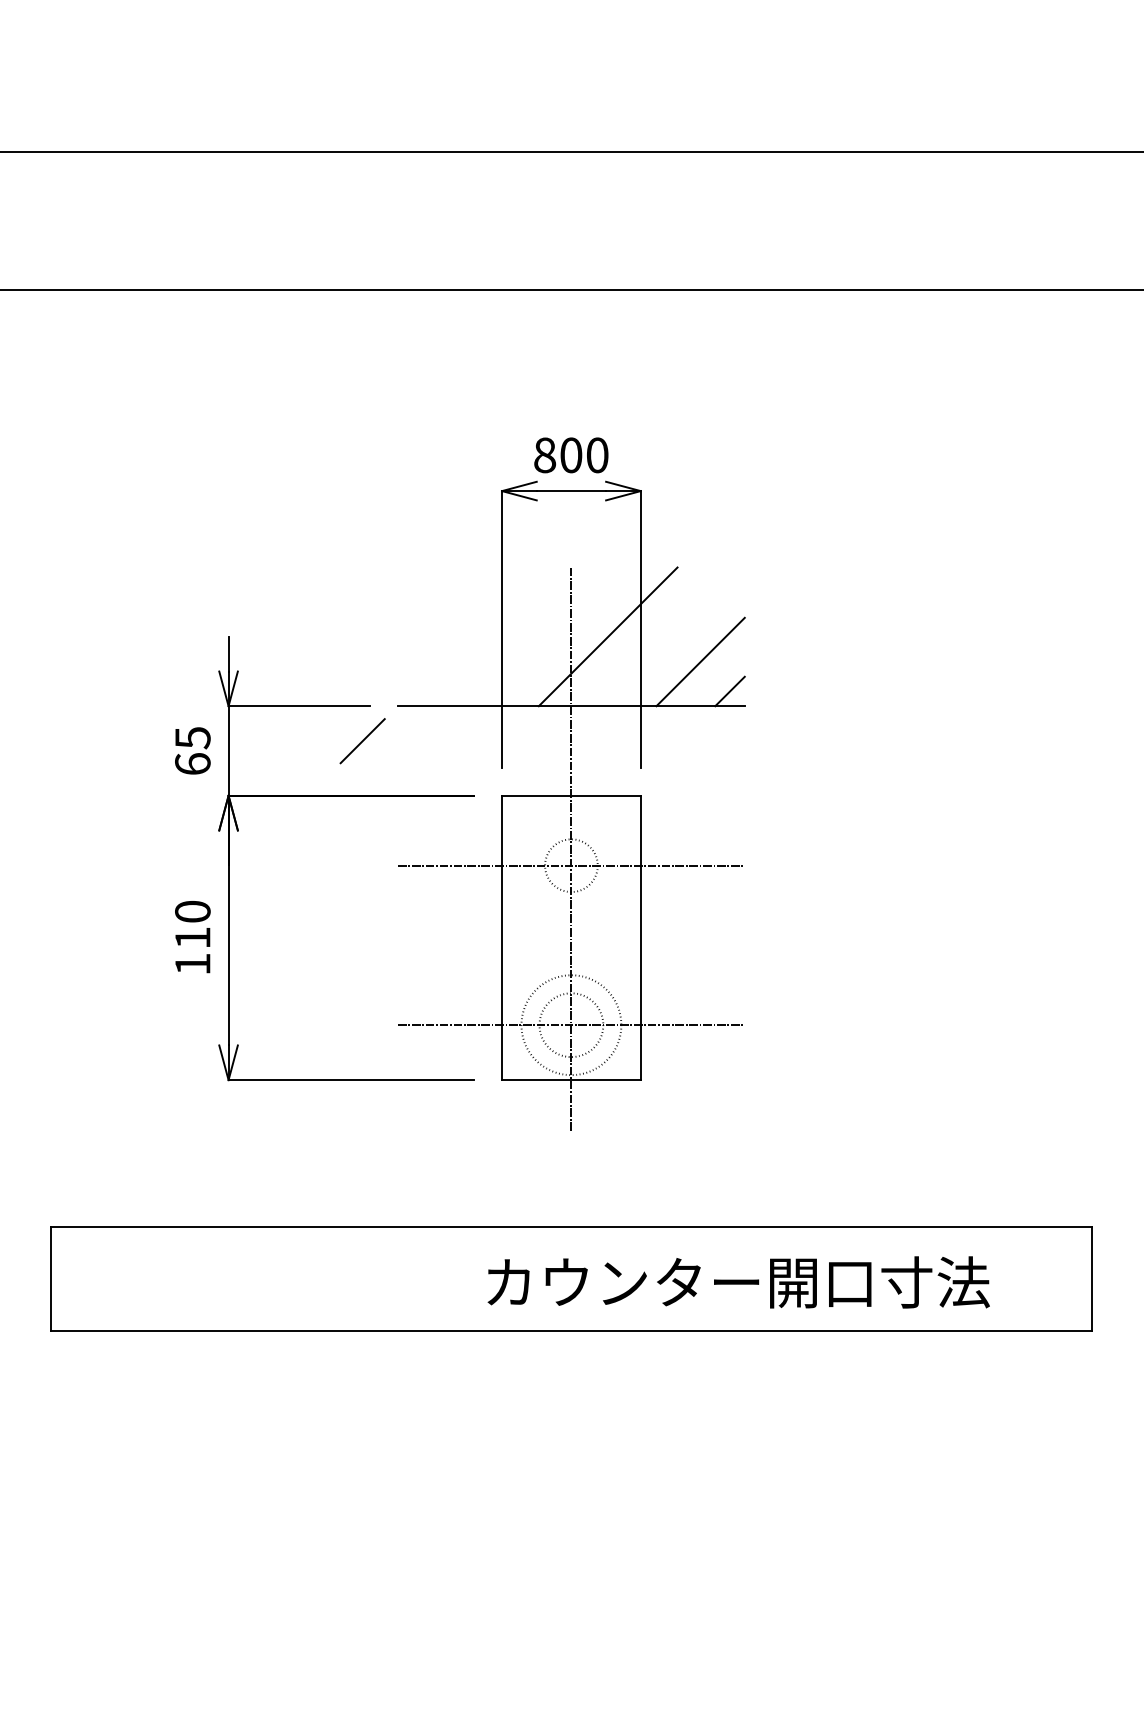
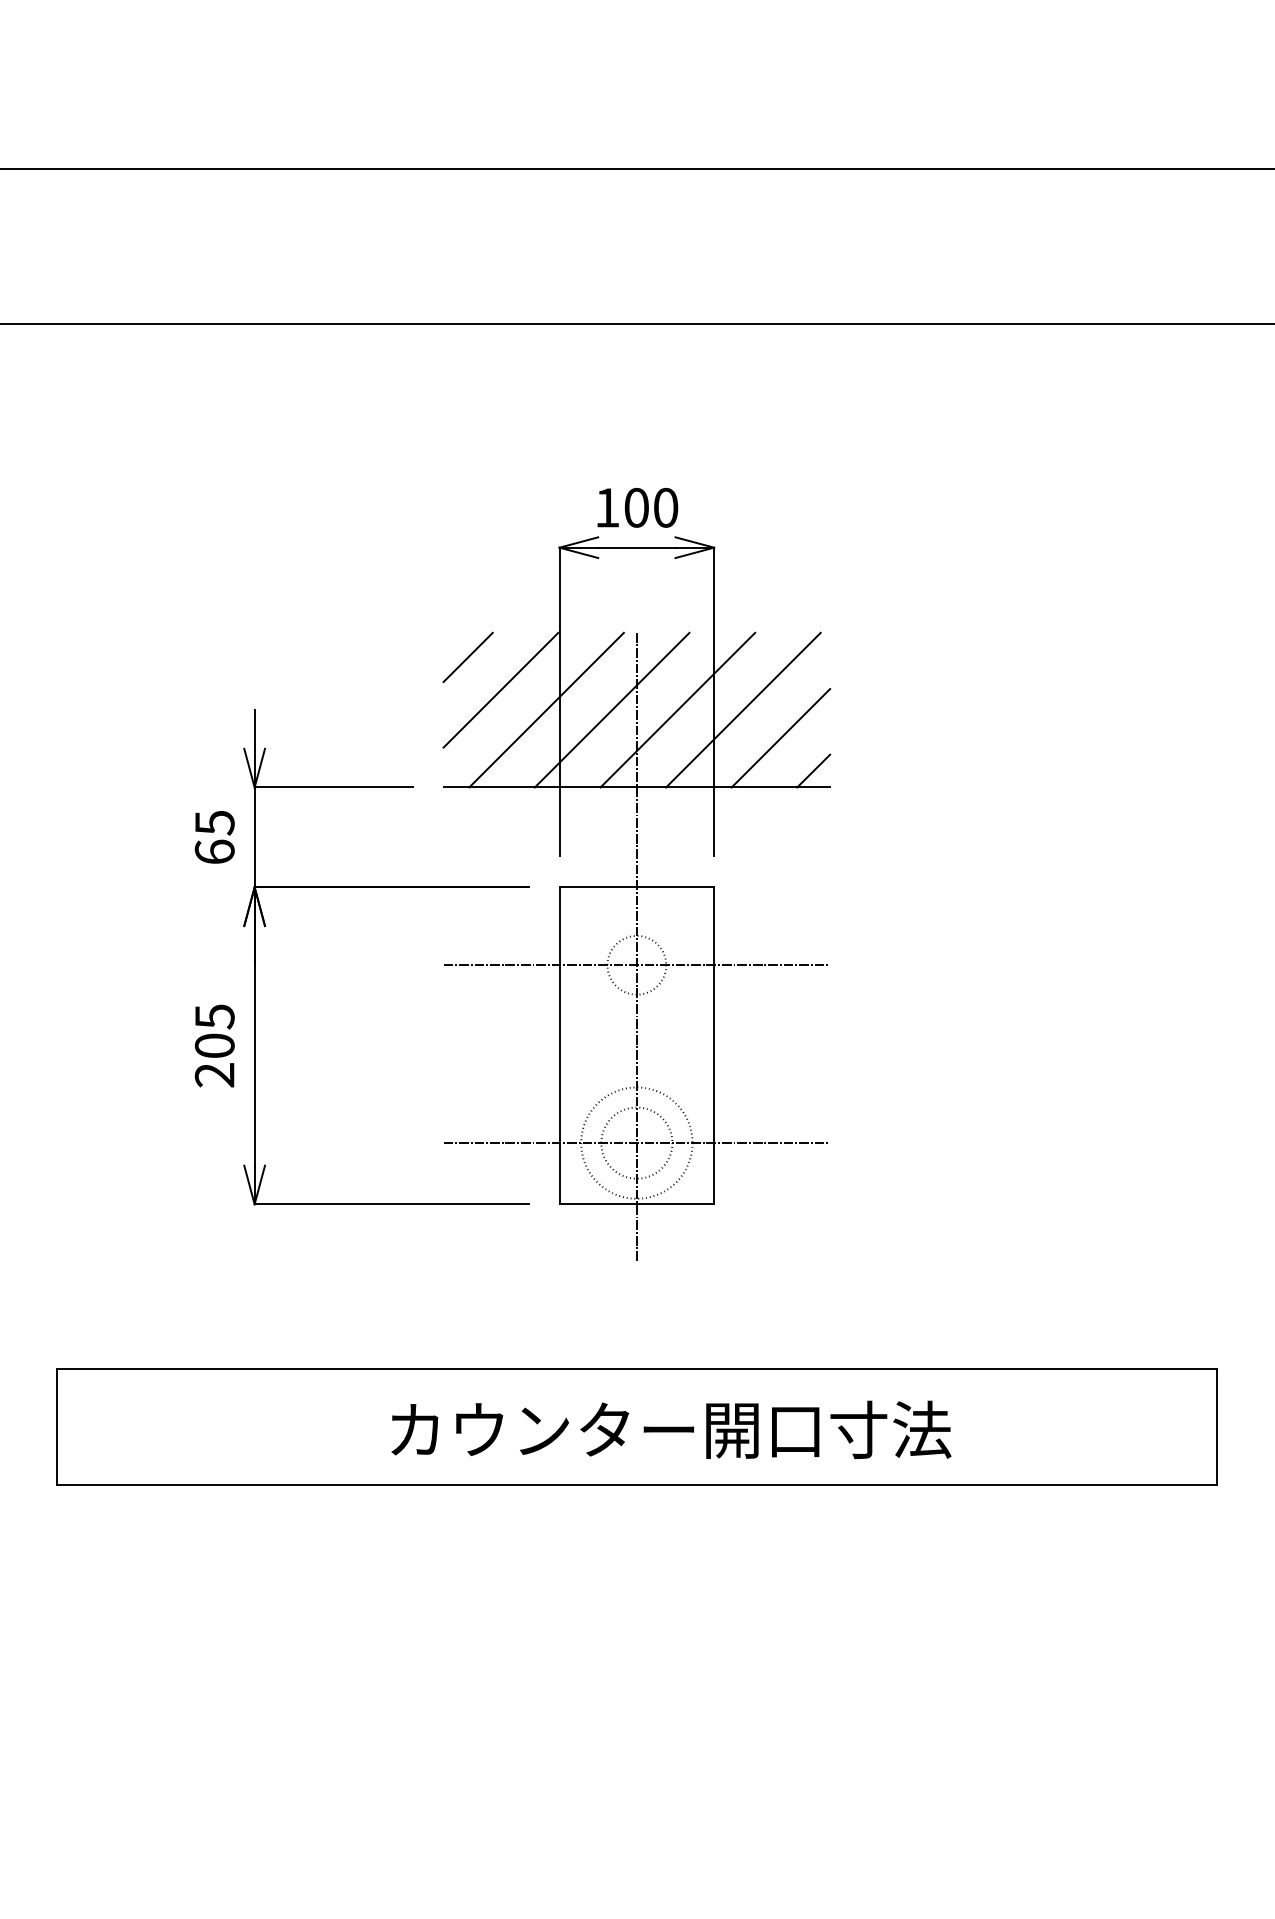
text: (545, 455) -> (607, 507), 800 -> 100
line: (449, 618) -> (500, 689), added
line: (490, 636) -> (546, 709), added
line: (548, 636) -> (611, 709), added
line: (667, 636) -> (743, 709), added
line: (362, 741) -> (467, 657), moved
text: (192, 937) -> (214, 1045), 110 -> 205
text: (738, 1282) -> (671, 1429), moved

